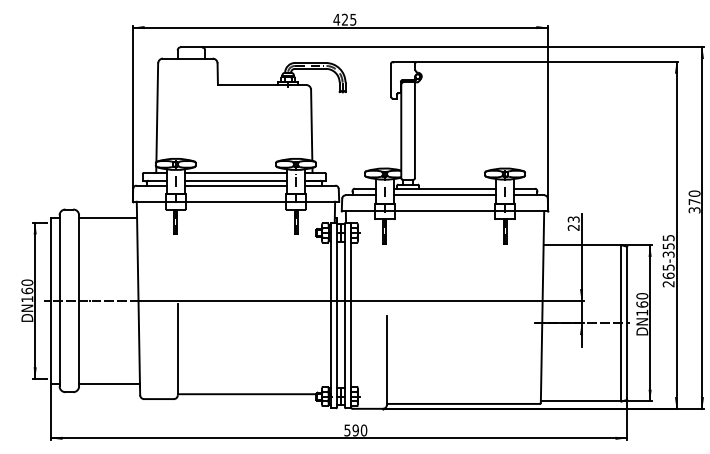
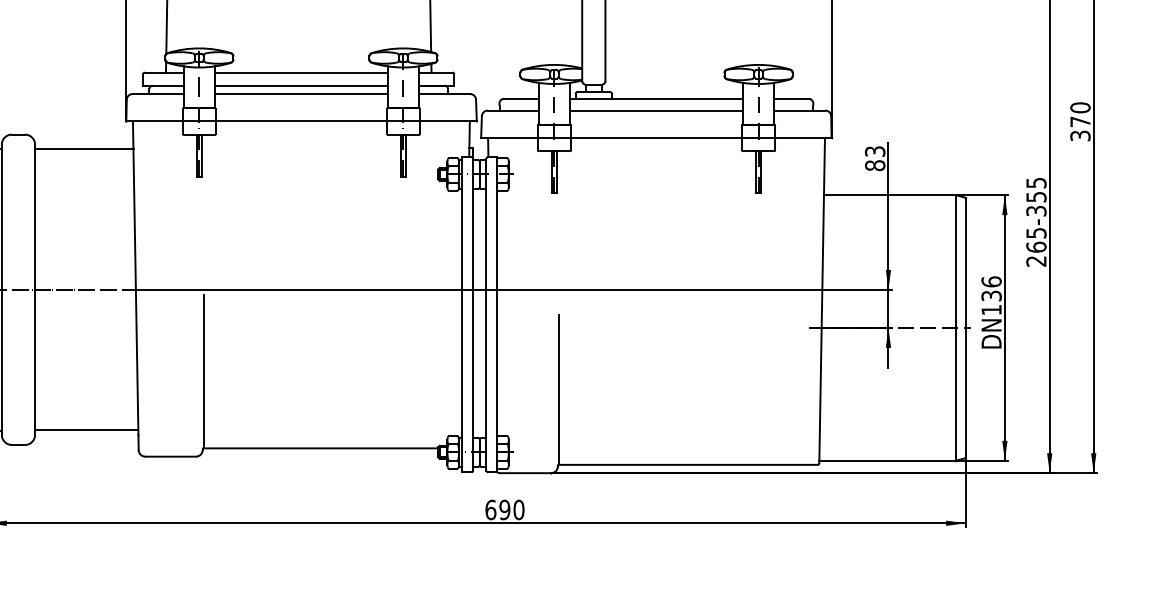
text: (573, 227) -> (874, 165), 23 -> 83
text: (642, 300) -> (991, 289), 160 -> 136
text: (347, 430) -> (490, 509), 590 -> 690

